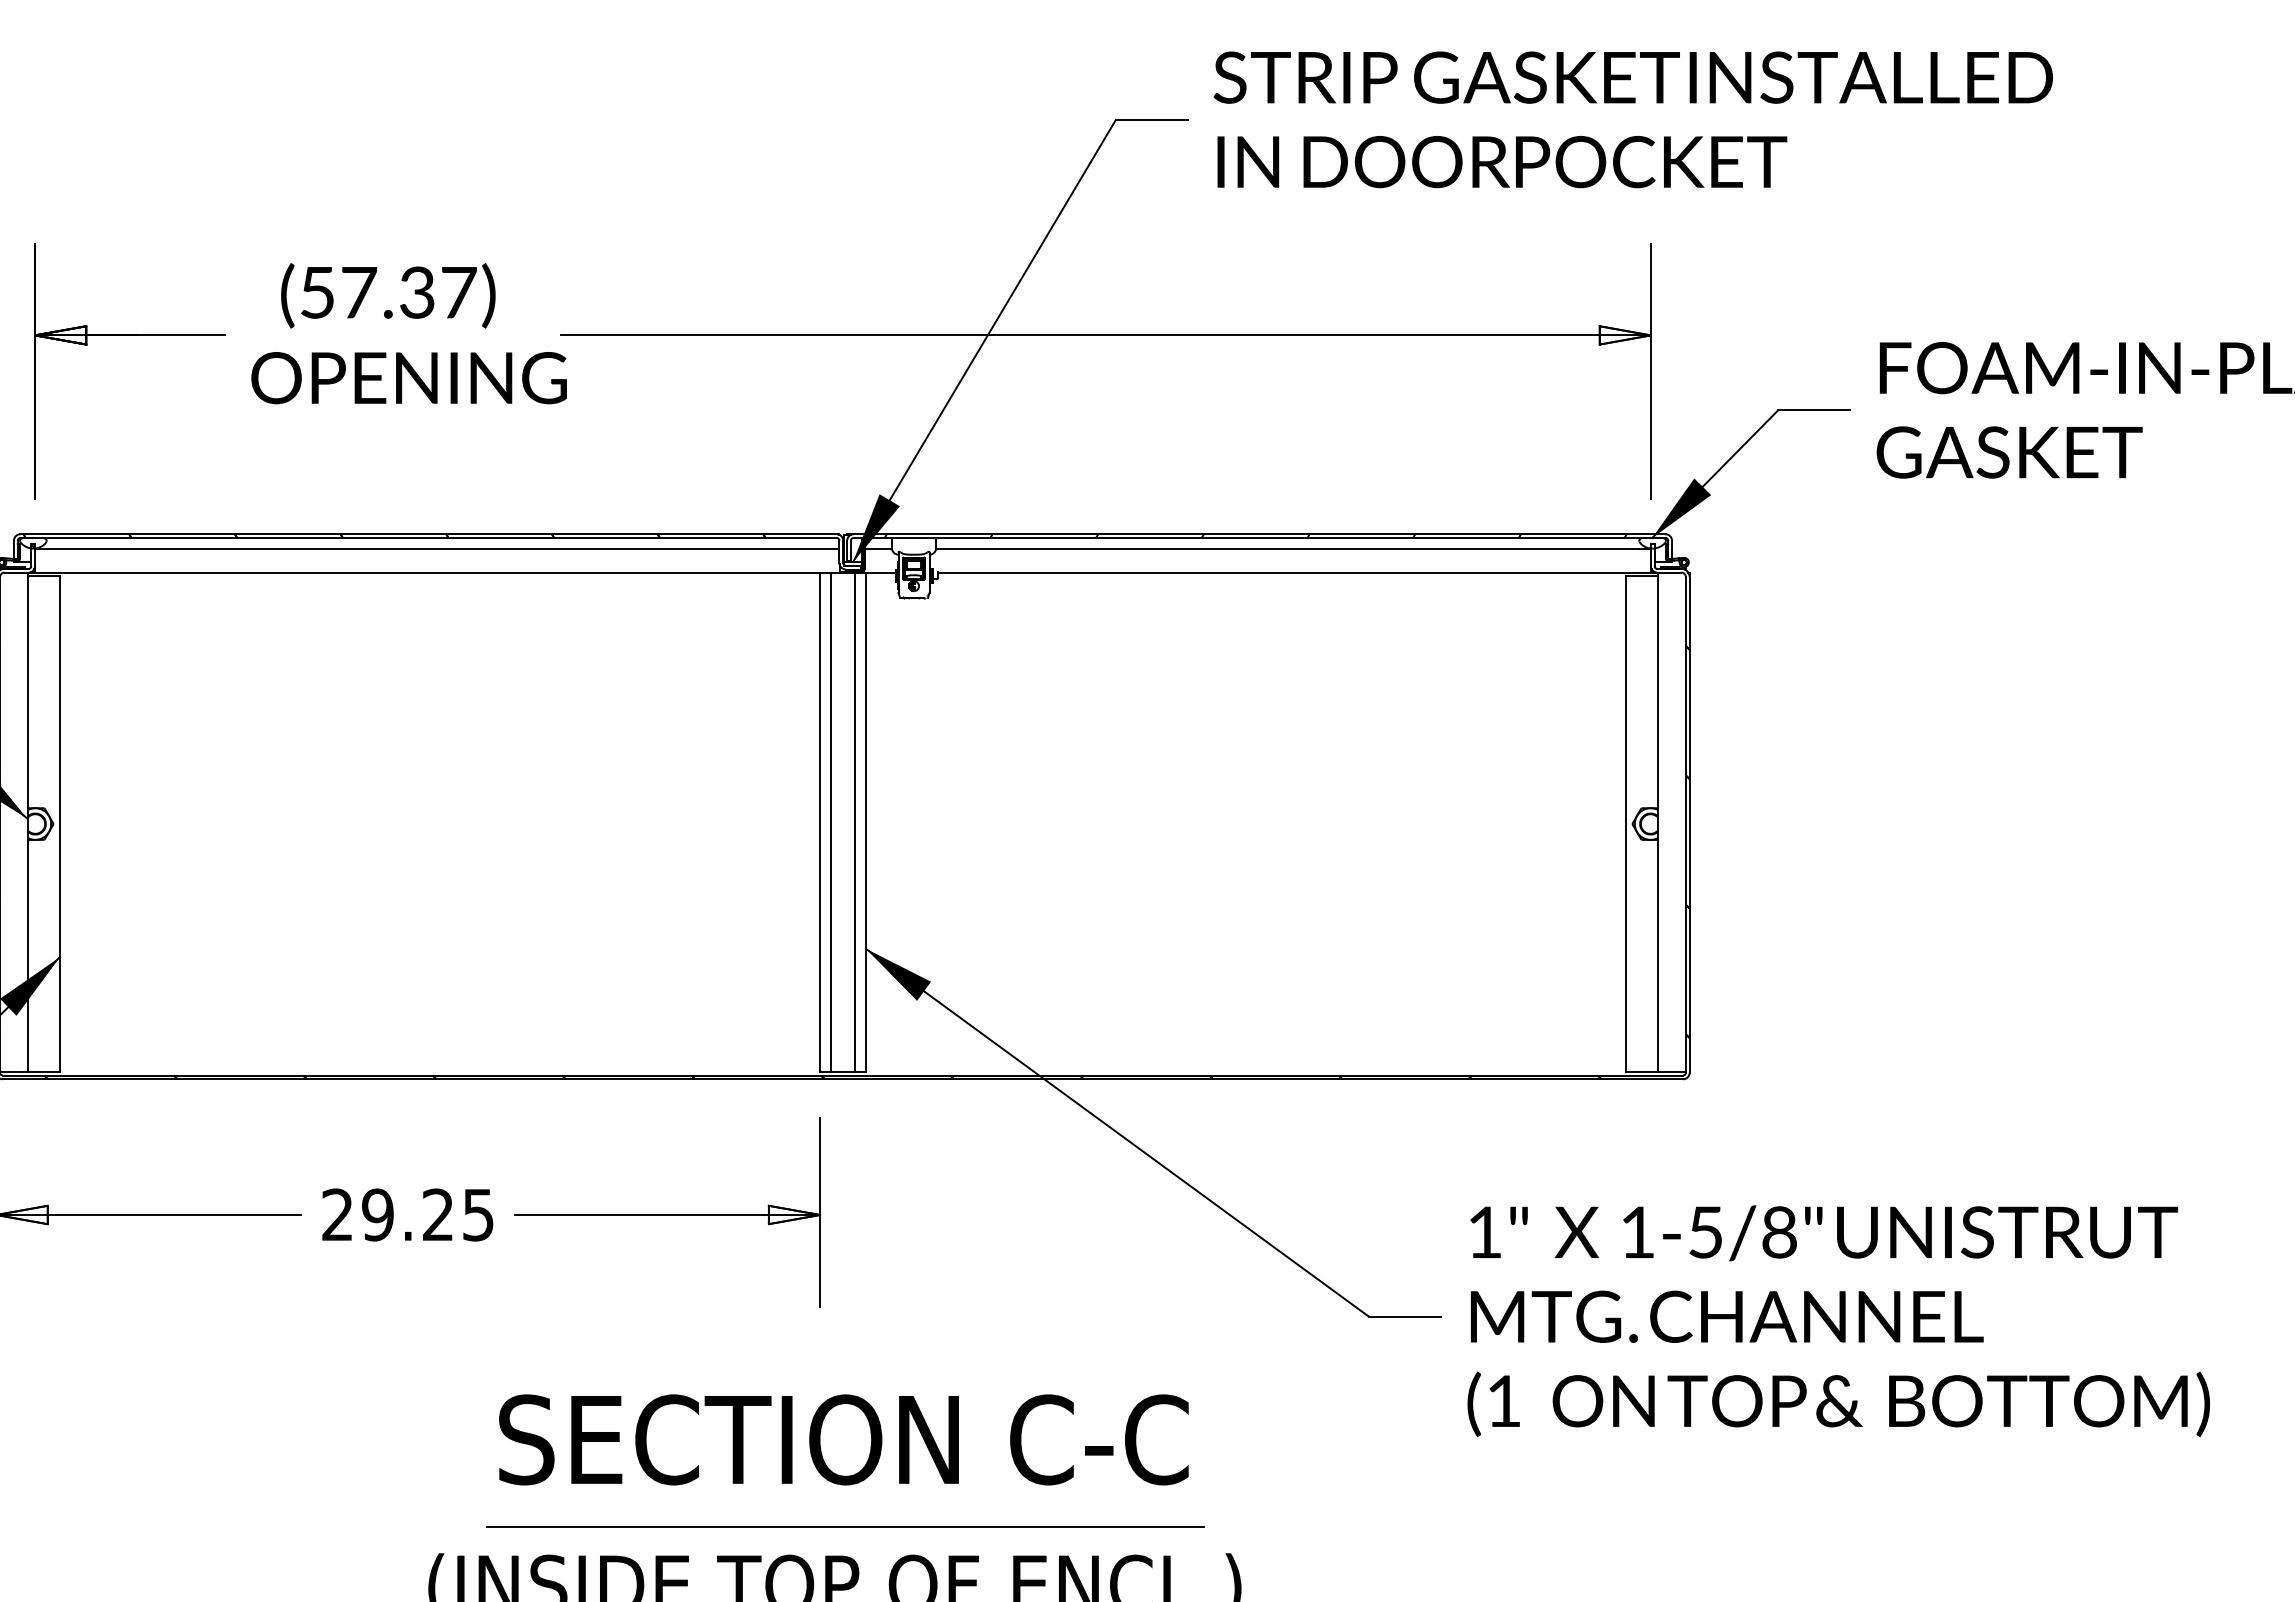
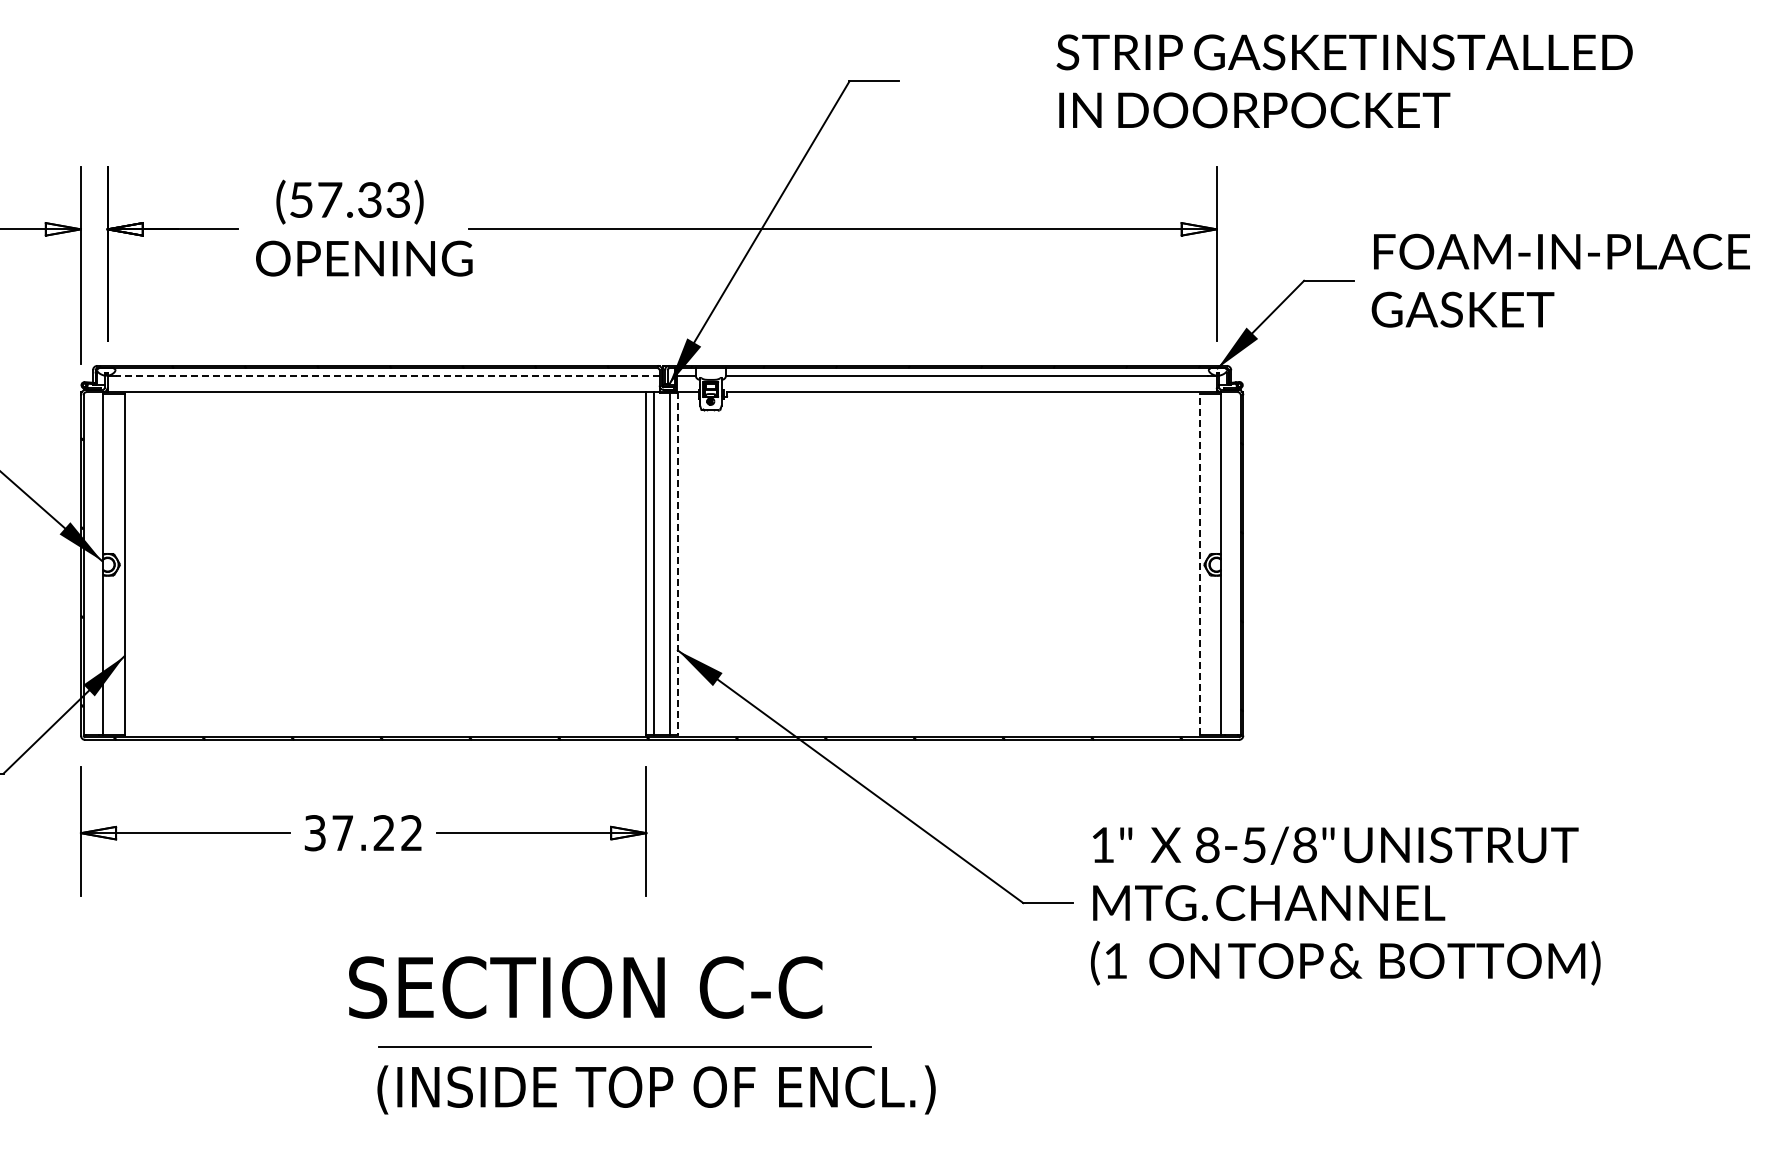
text: (1633, 120) -> (1344, 81), moved
text: (458, 291) -> (398, 199), (57.37) -> (57.33)
line: (442, 548) -> (387, 375), solid -> dashed
line: (865, 822) -> (677, 563), solid -> dashed
line: (1625, 823) -> (1199, 564), solid -> dashed
text: (406, 1215) -> (362, 833), 29.25 -> 37.22
text: (1637, 1232) -> (1207, 845), 1-5/8" -> 8-5/8"
text: (843, 1439) -> (585, 987), moved
line: (844, 1525) -> (624, 1046), moved

